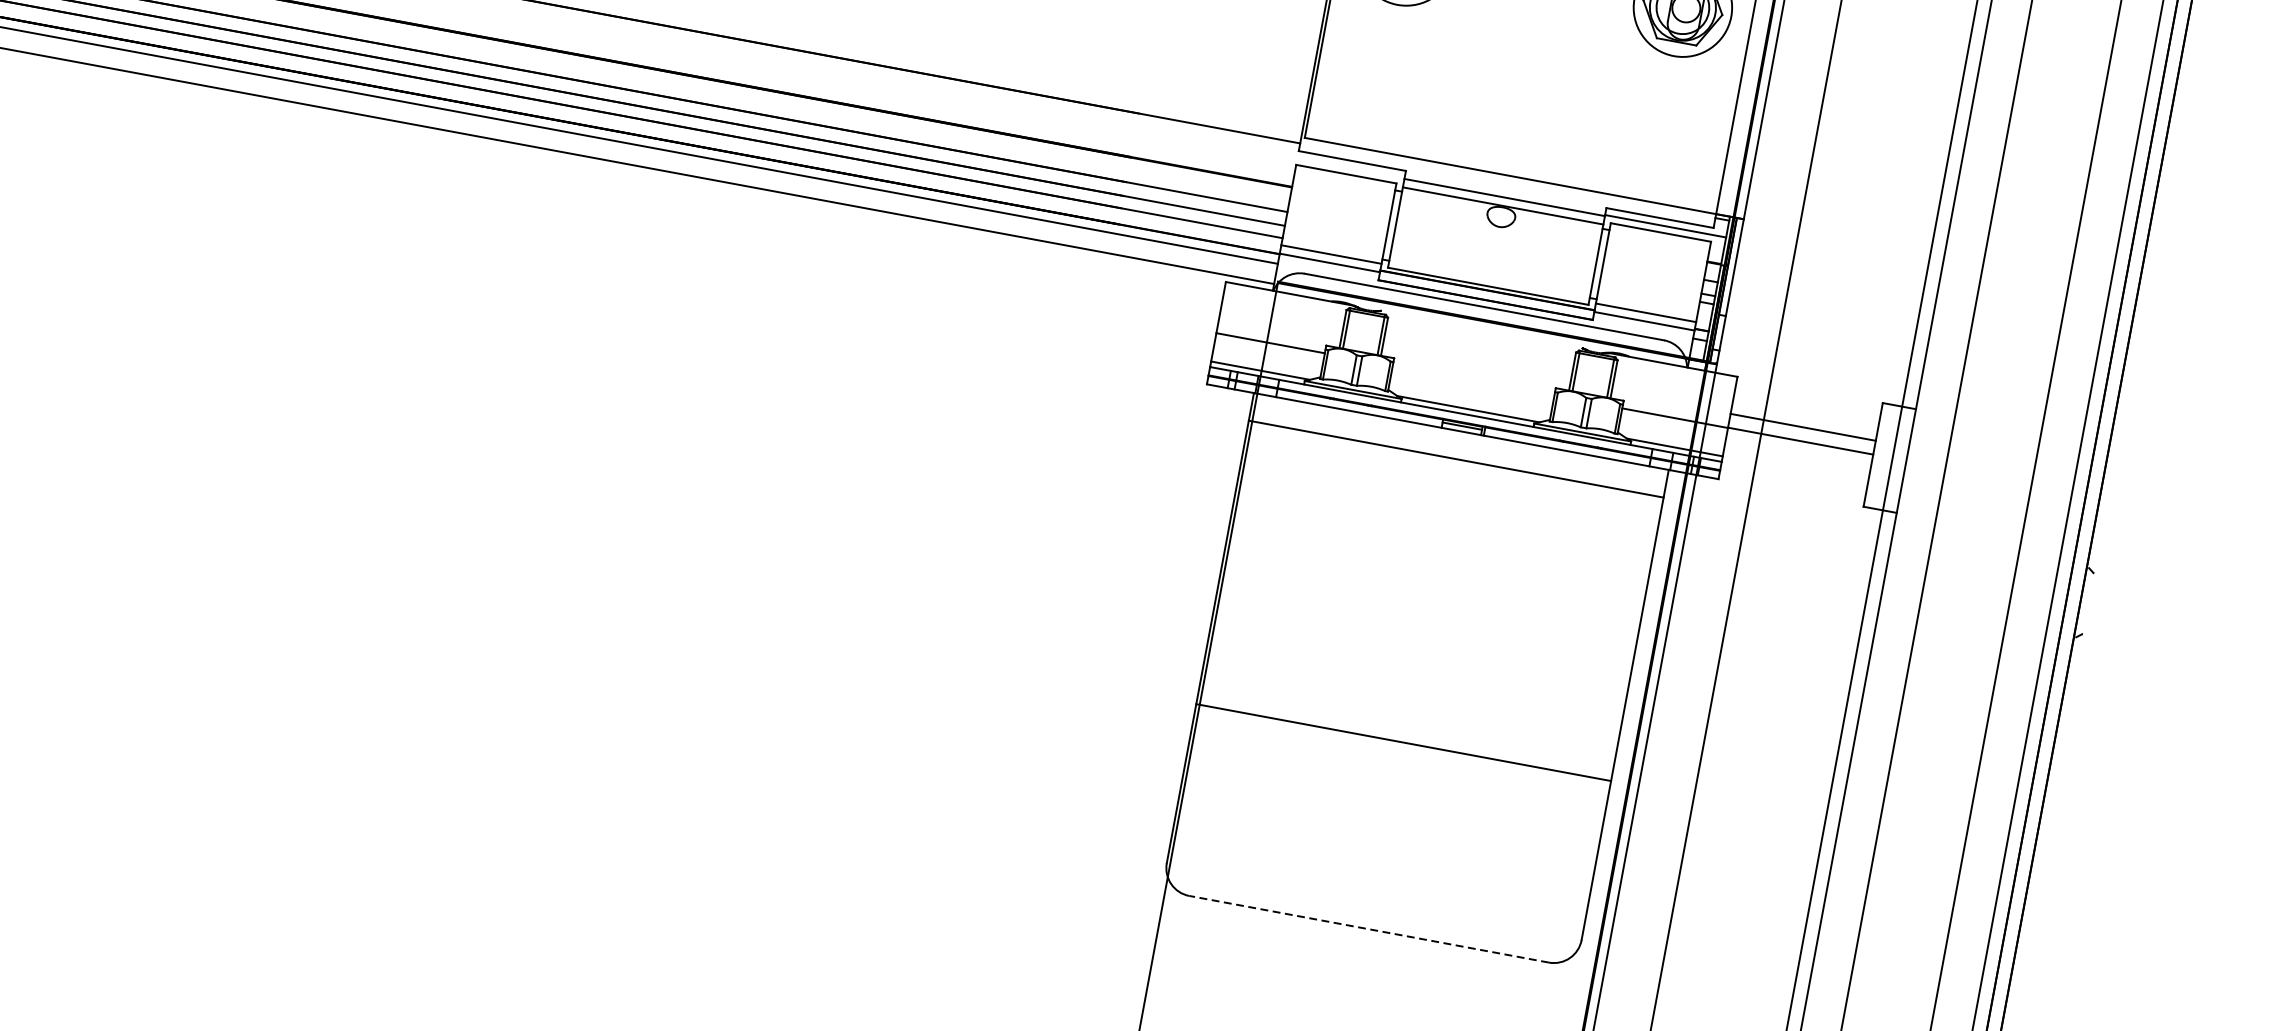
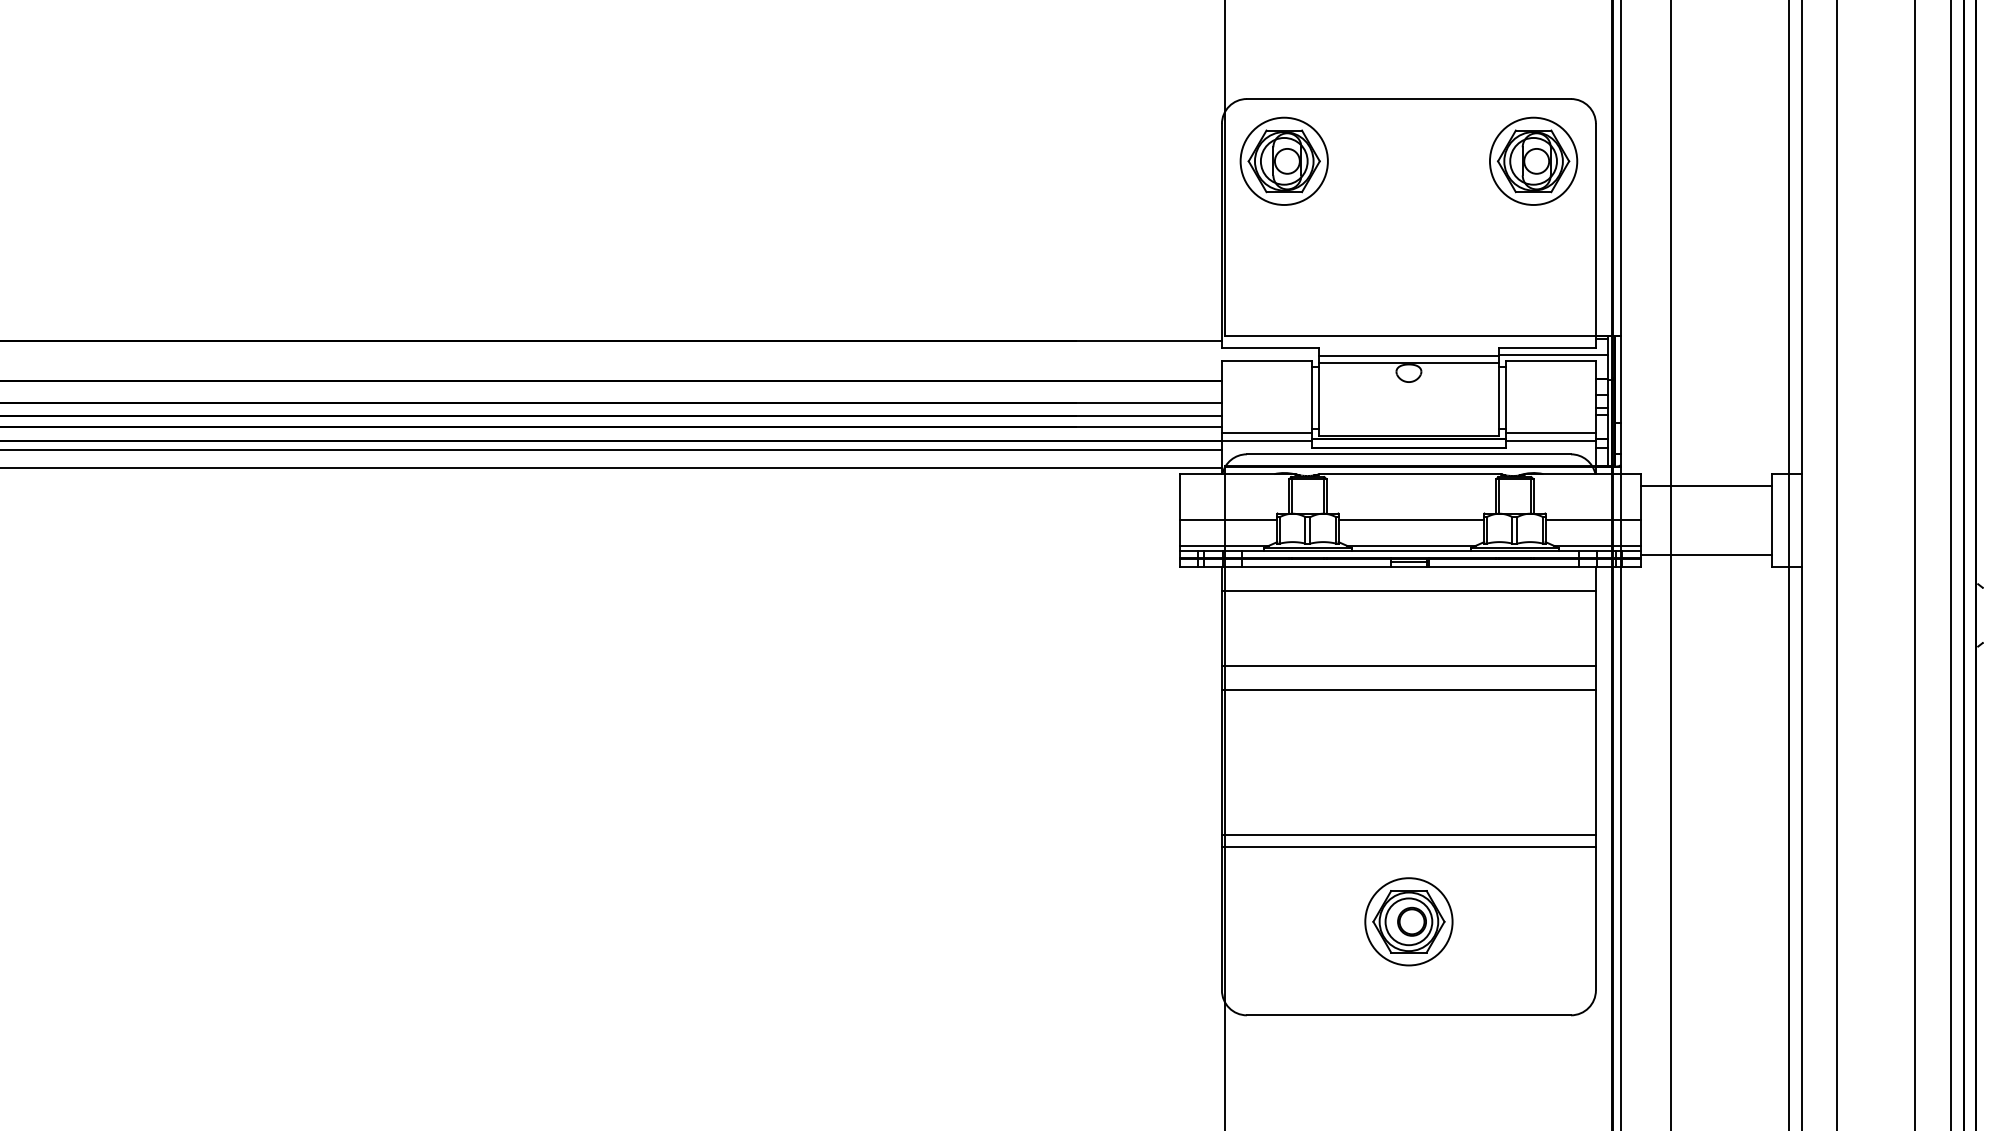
line: (1480, 329) -> (1409, 474), added
line: (1473, 380) -> (1411, 520), added
line: (1802, 426) -> (1705, 554), moved
line: (1799, 441) -> (1705, 486), moved
line: (1440, 542) -> (1408, 666), added
line: (1435, 567) -> (1408, 689), added
line: (1405, 729) -> (1408, 835), added
part: (1387, 825) -> (1408, 921), added
line: (1368, 929) -> (1408, 1015), dashed -> solid

